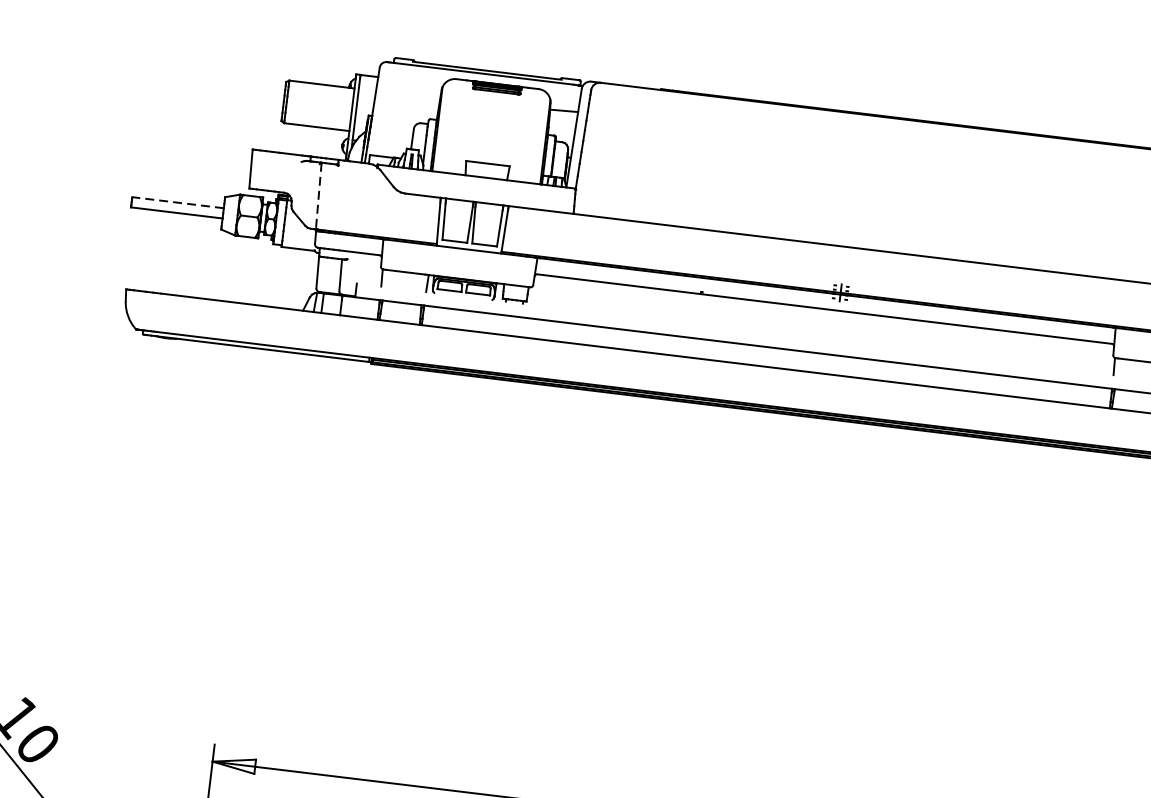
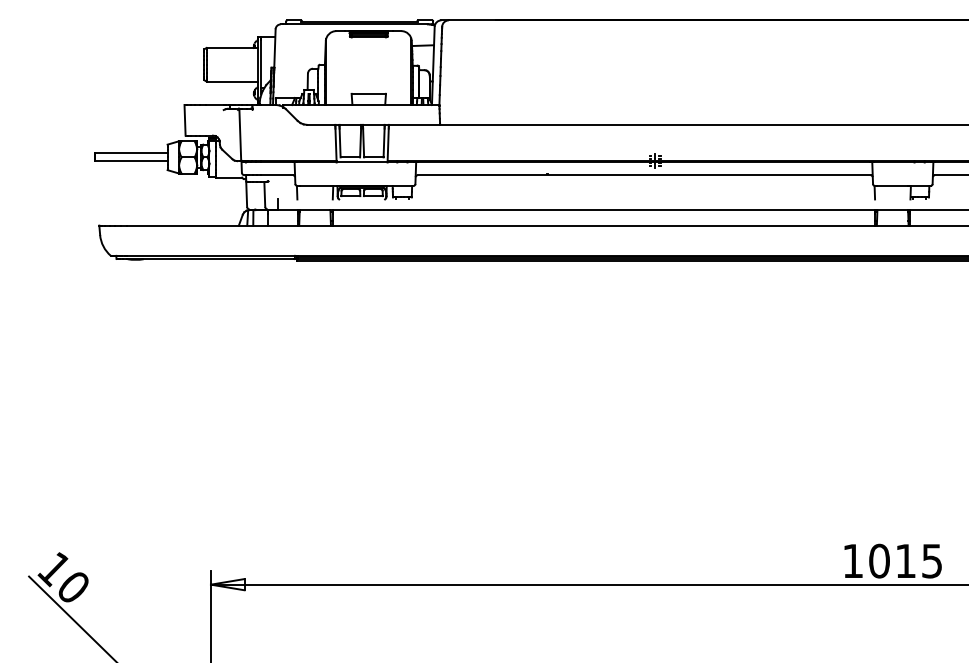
line: (319, 195) -> (240, 134), dashed -> solid
line: (178, 202) -> (131, 153), dashed -> solid

